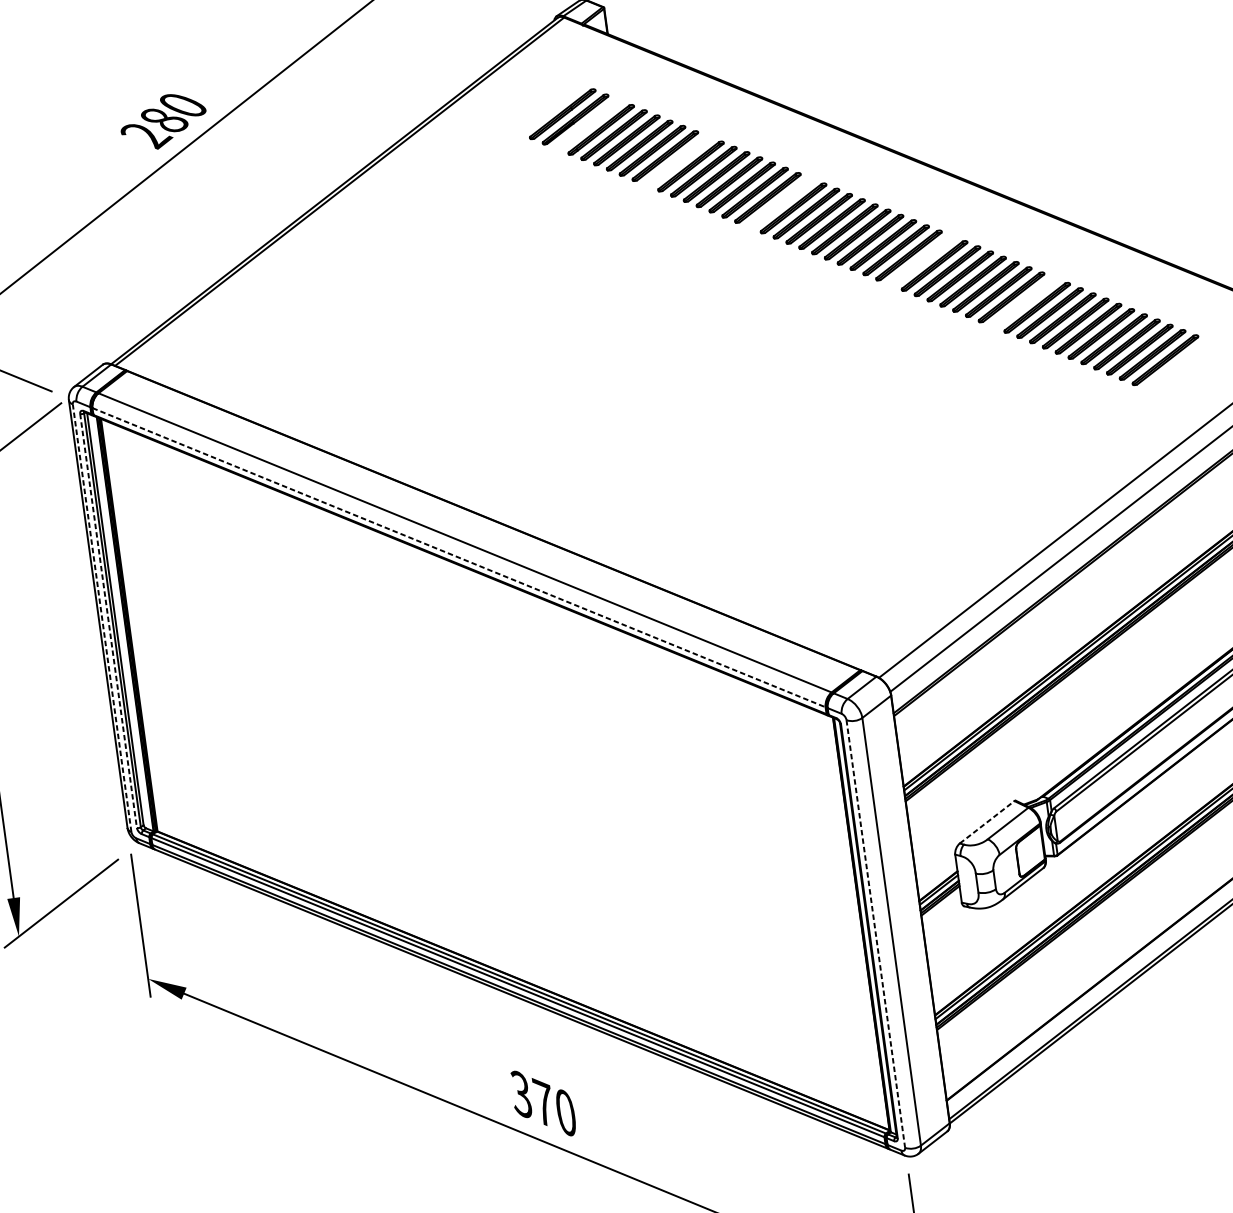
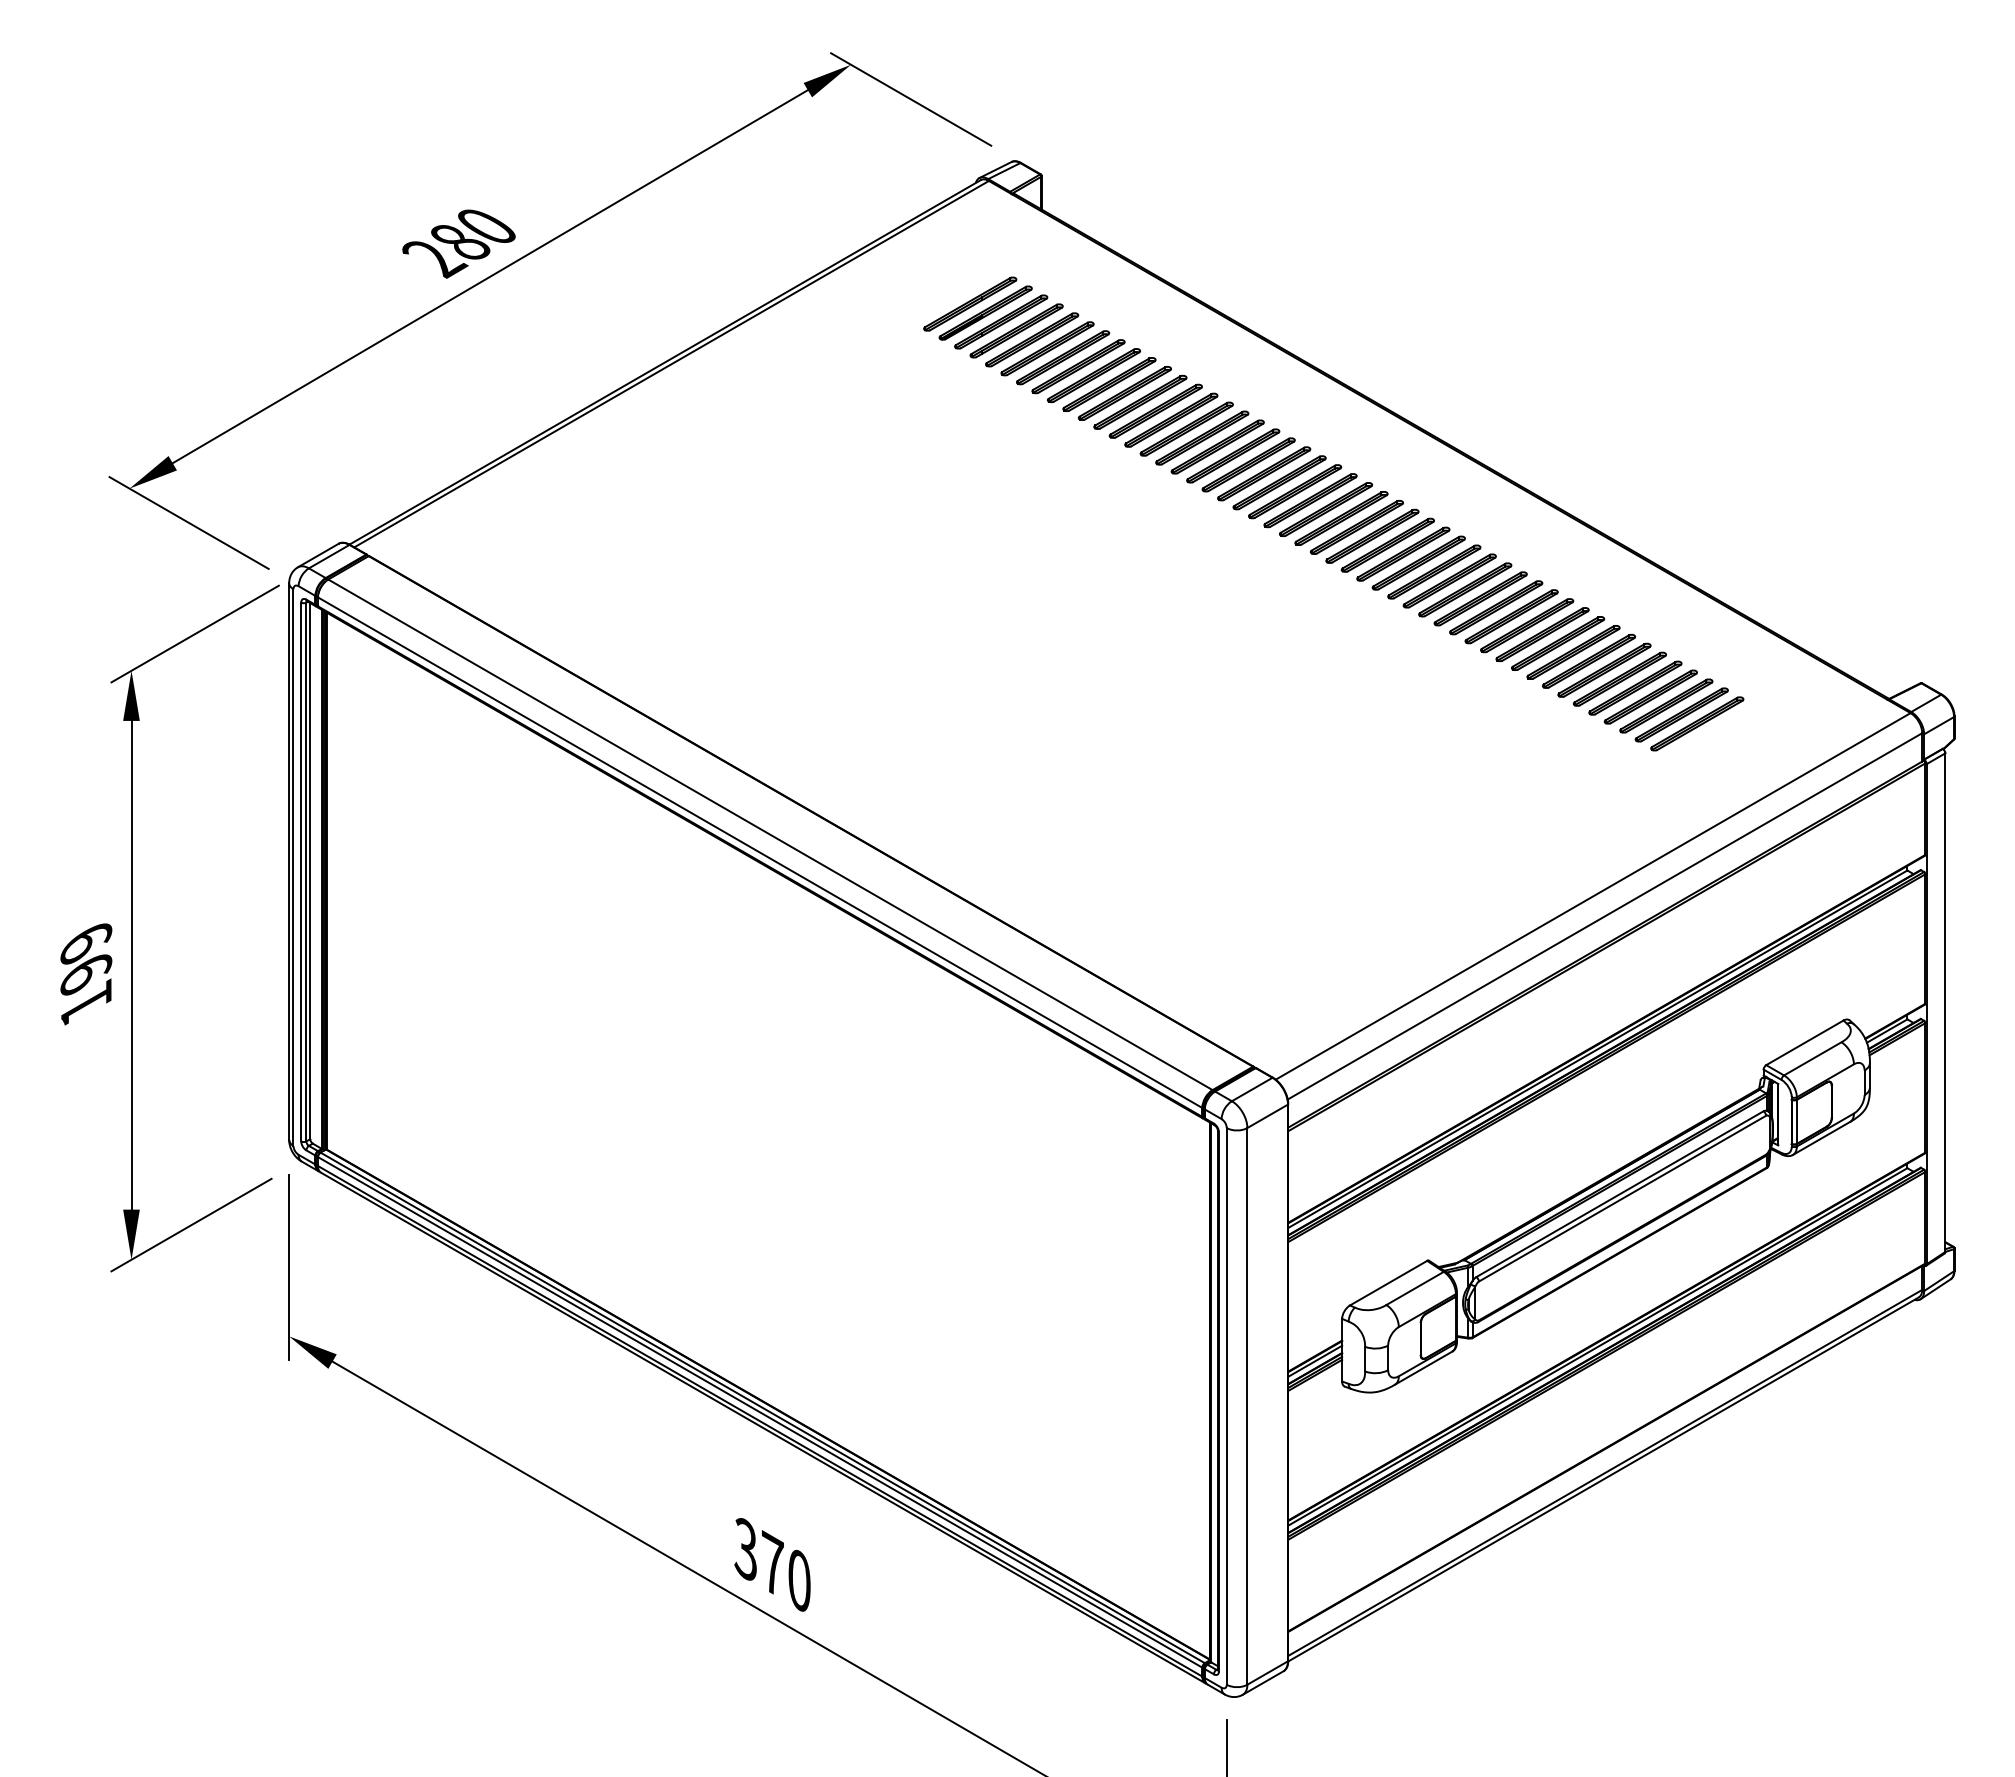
part: (588, 124) -> (1001, 321), added
part: (678, 161) -> (1109, 384), added
part: (780, 202) -> (1233, 455), added
part: (921, 260) -> (1403, 553), added
part: (1024, 302) -> (1527, 625), added
line: (459, 557) -> (760, 852), dashed -> solid
line: (102, 618) -> (293, 867), dashed -> solid
line: (108, 621) -> (301, 872), dashed -> solid
line: (987, 822) -> (1388, 1283), dashed -> solid
line: (875, 934) -> (1226, 1406), dashed -> solid

